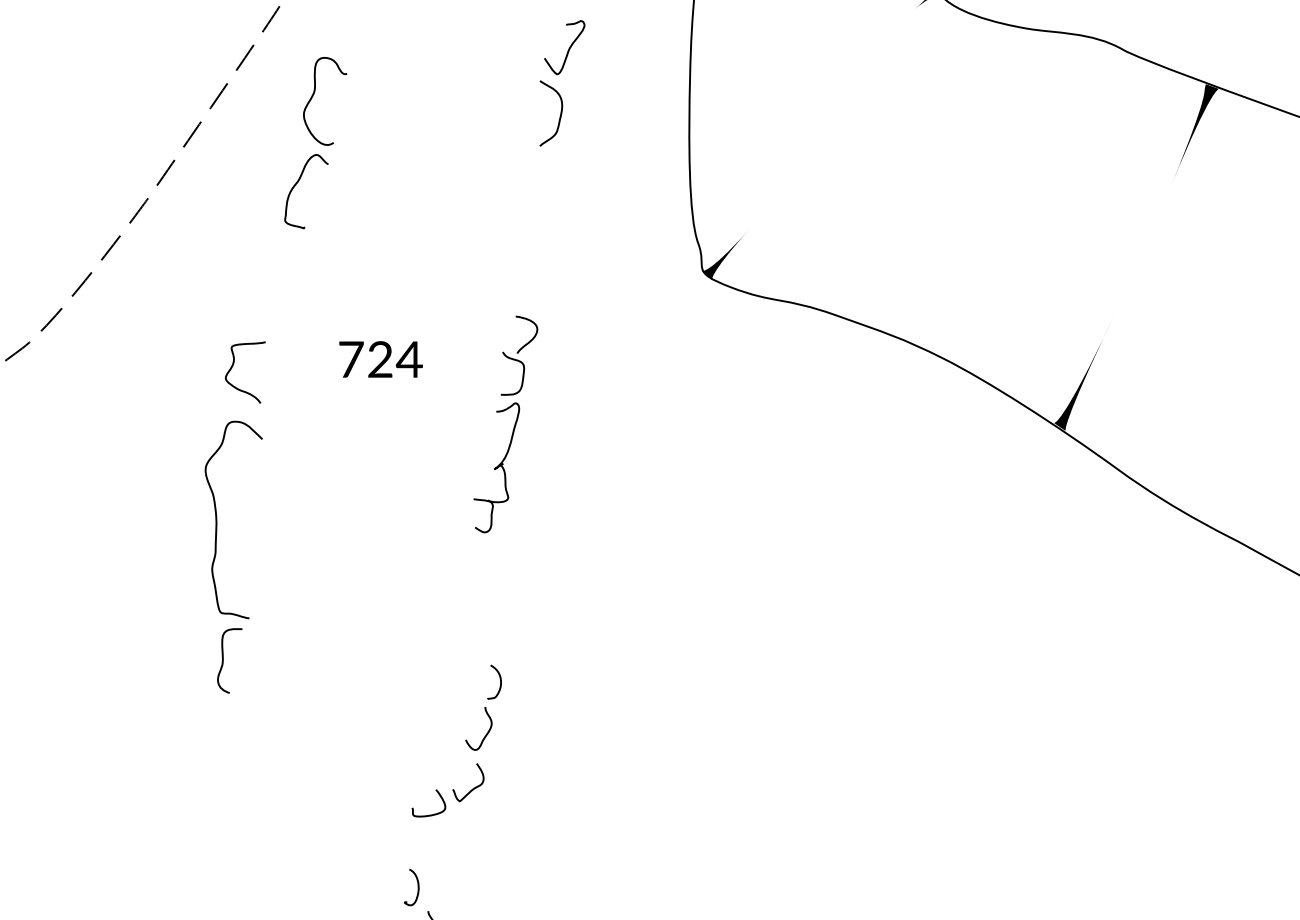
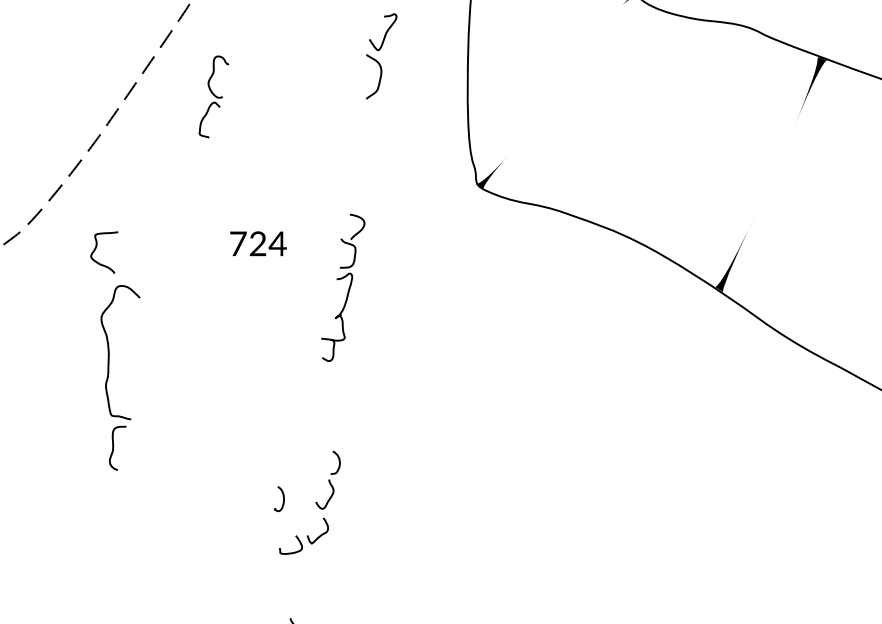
part: (314, 142) -> (213, 96), size x0.7
curve: (233, 366) -> (96, 248), moved
part: (217, 552) -> (109, 374), moved
curve: (416, 883) -> (282, 496), moved

